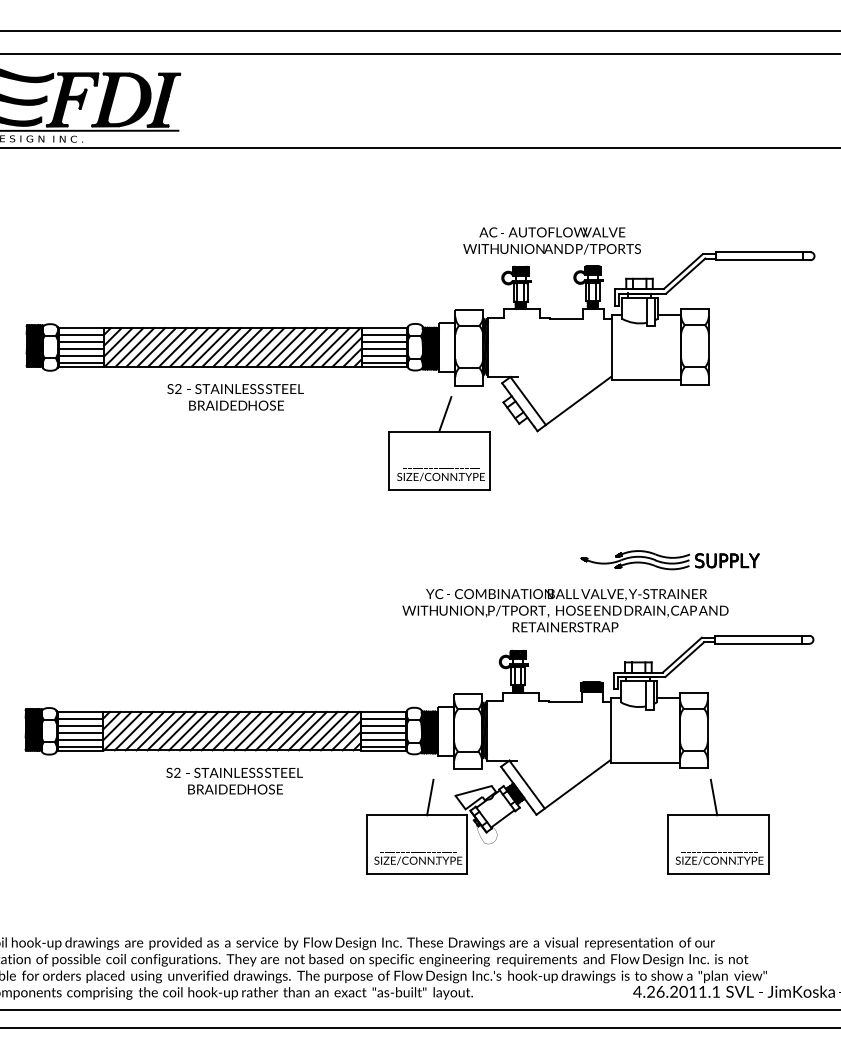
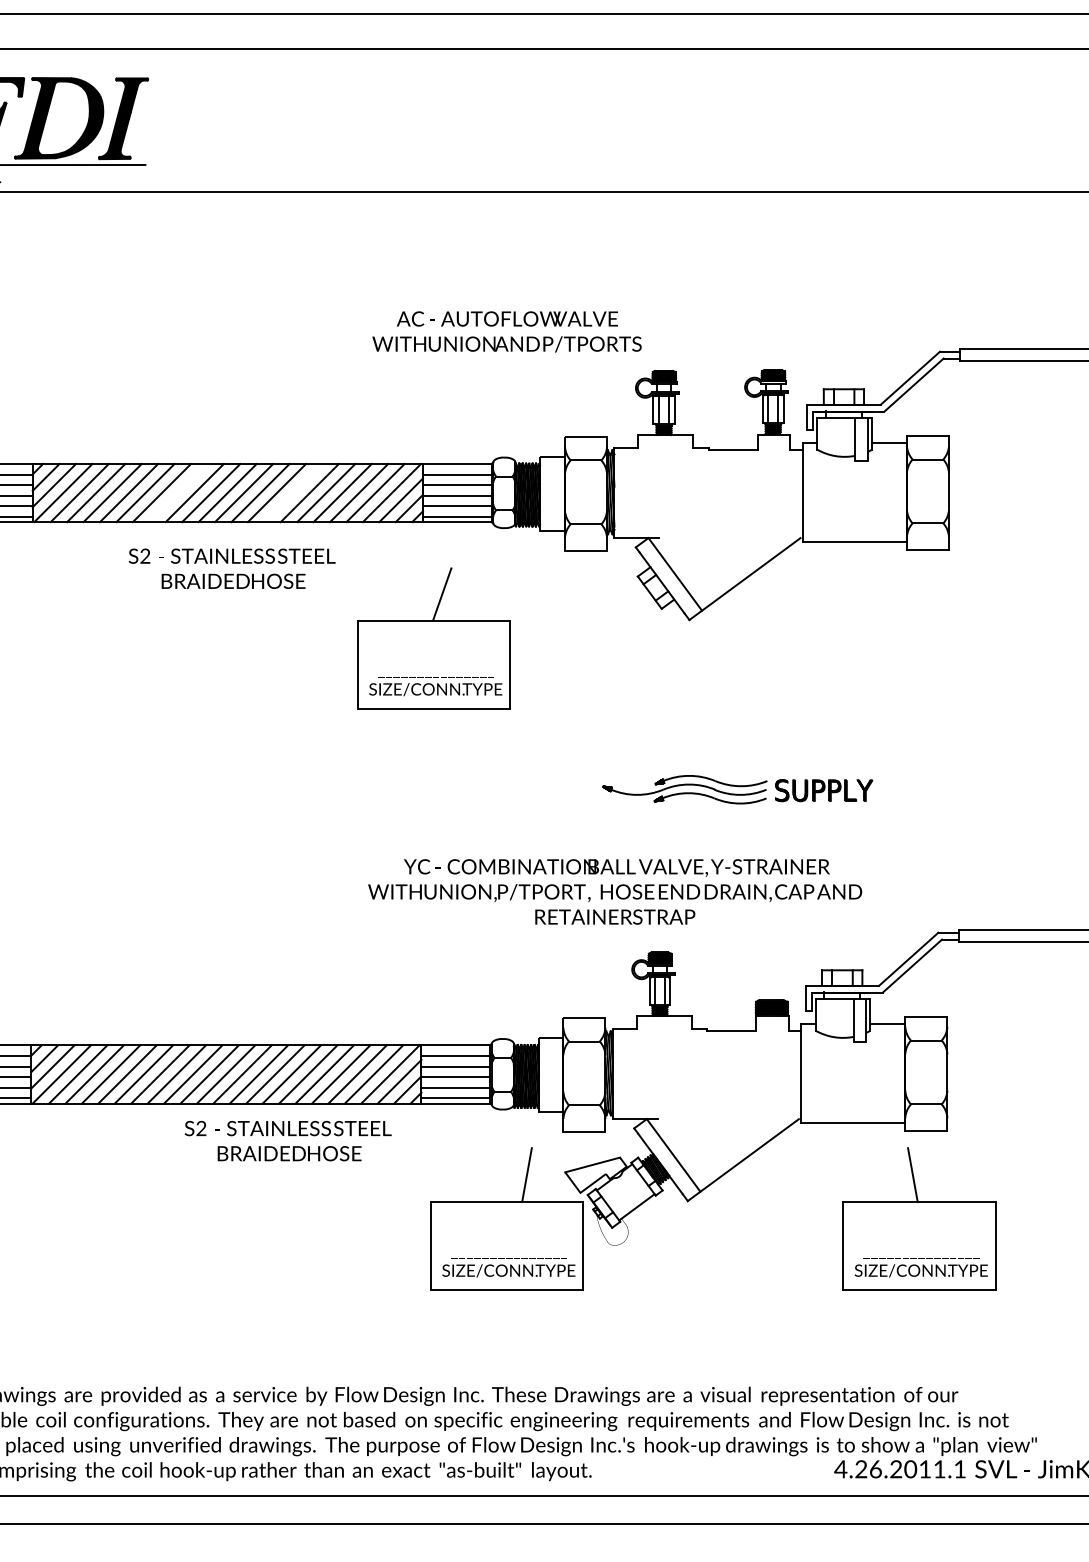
text: (551, 240) -> (506, 331), moved
line: (199, 347) -> (177, 493), removed
line: (275, 347) -> (292, 493), removed
part: (439, 443) -> (433, 638), moved
part: (669, 560) -> (736, 790), moved
text: (565, 610) -> (615, 891), moved
text: (234, 780) -> (287, 1140), moved
part: (718, 826) -> (919, 1218), moved

